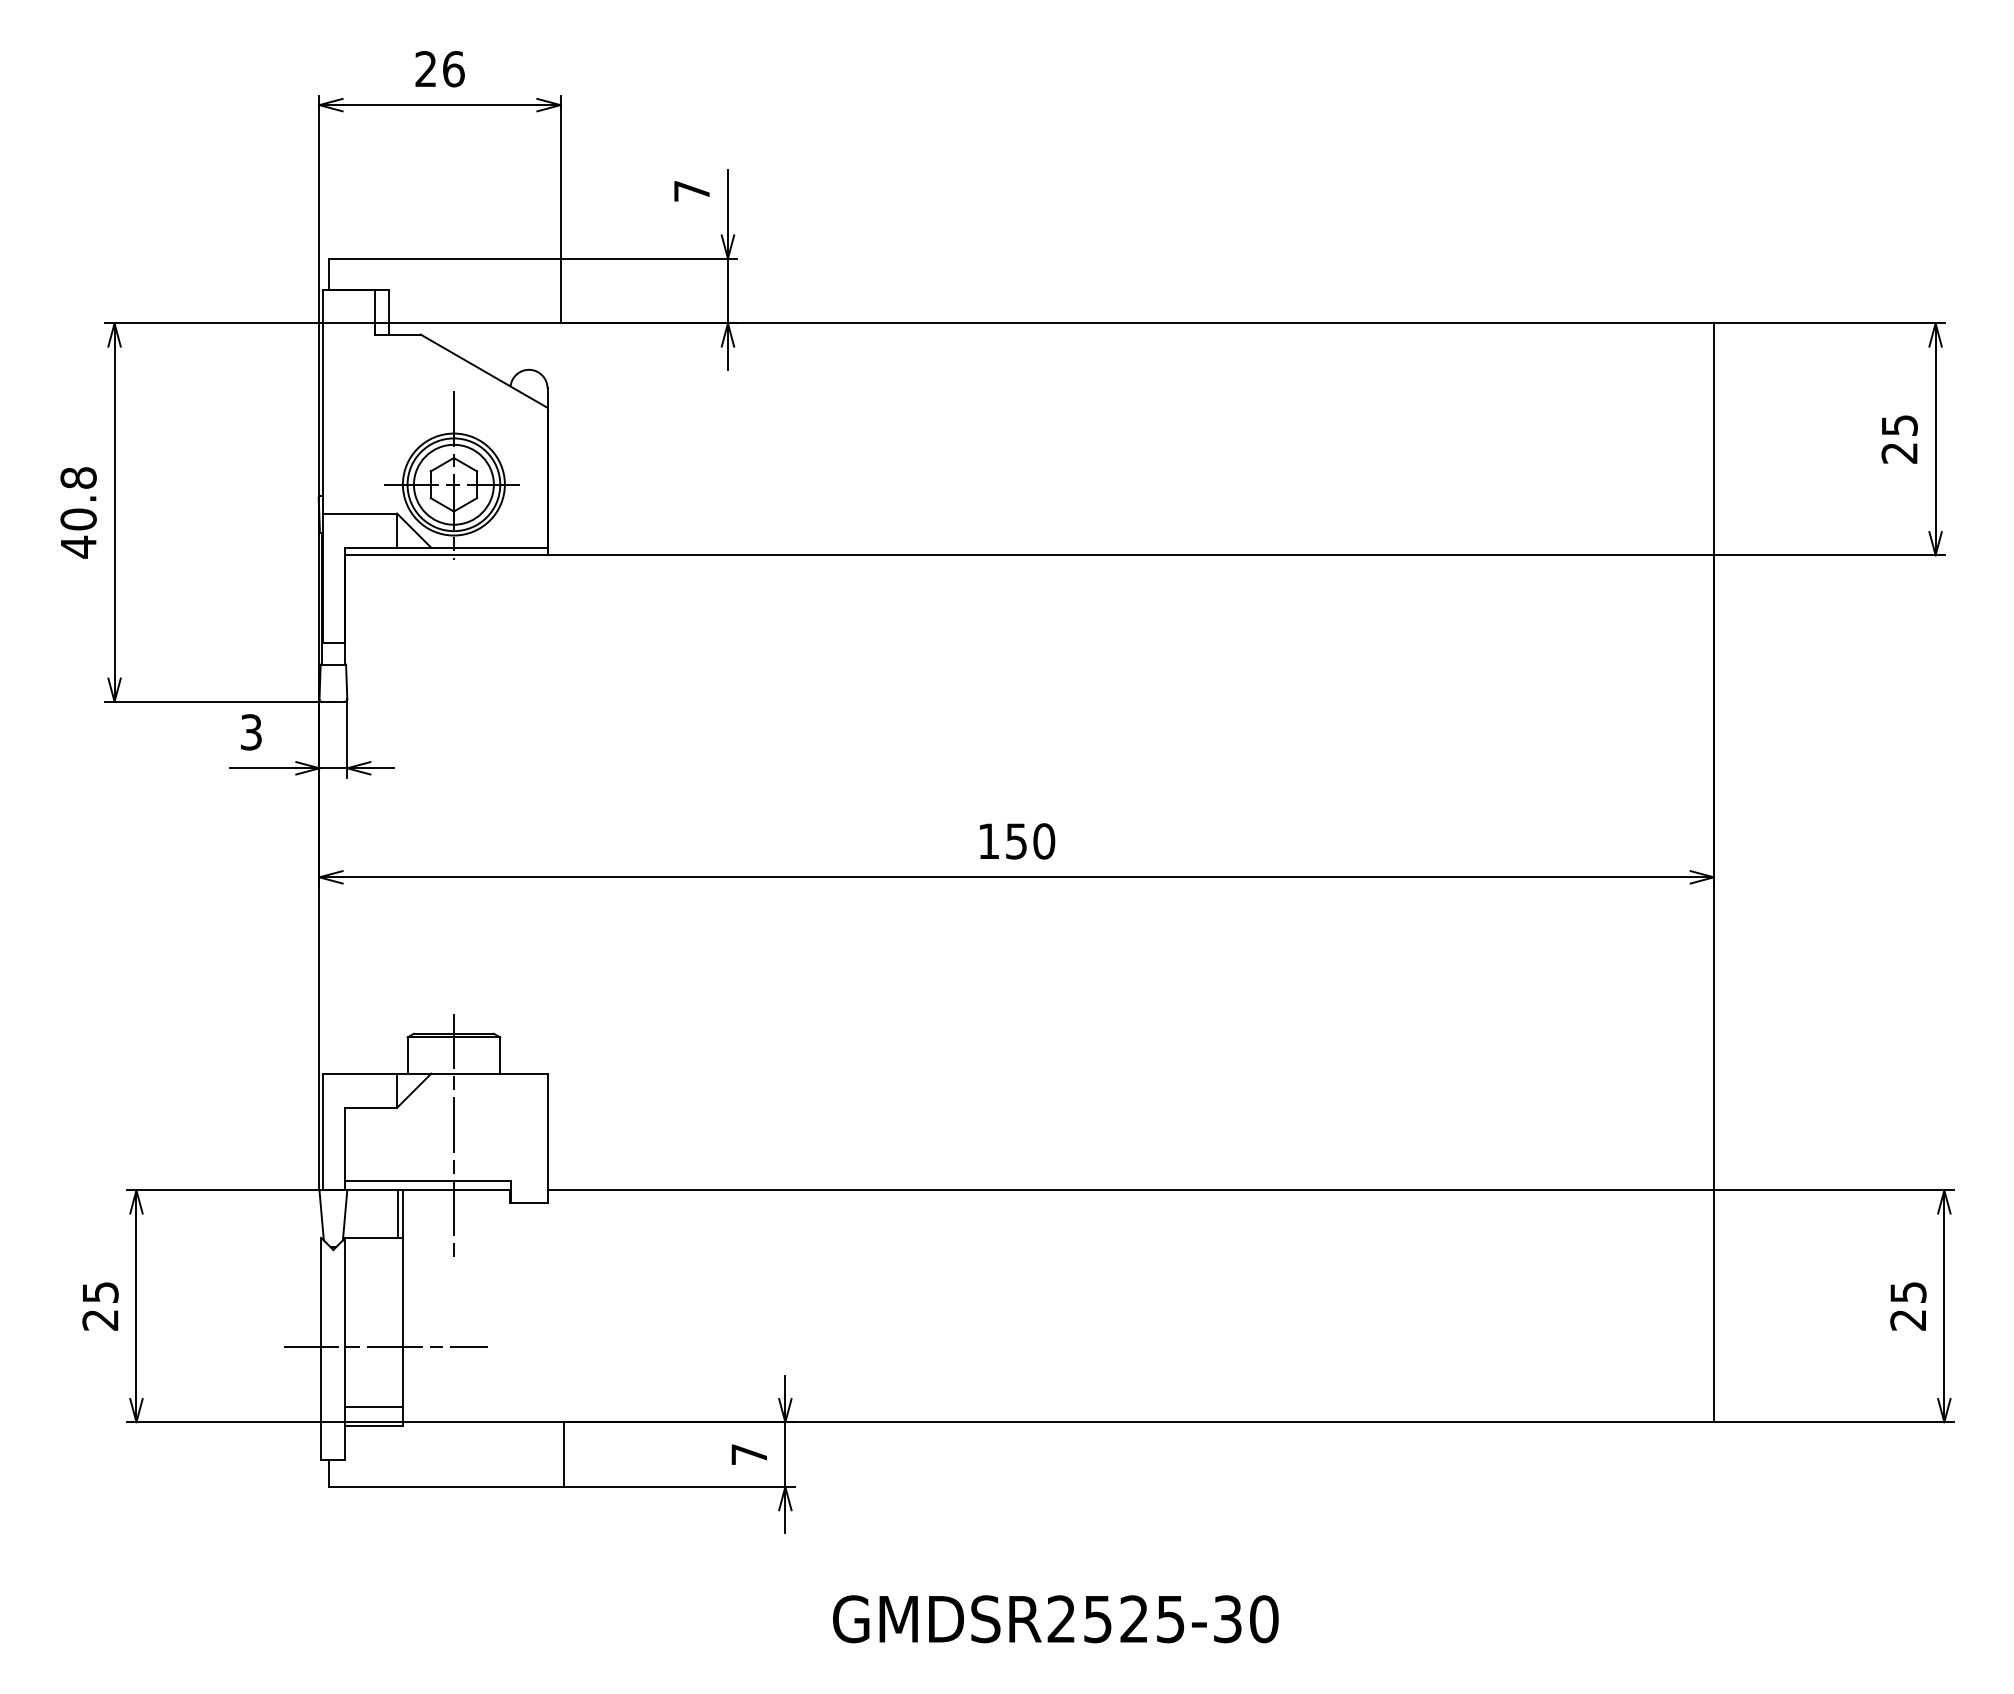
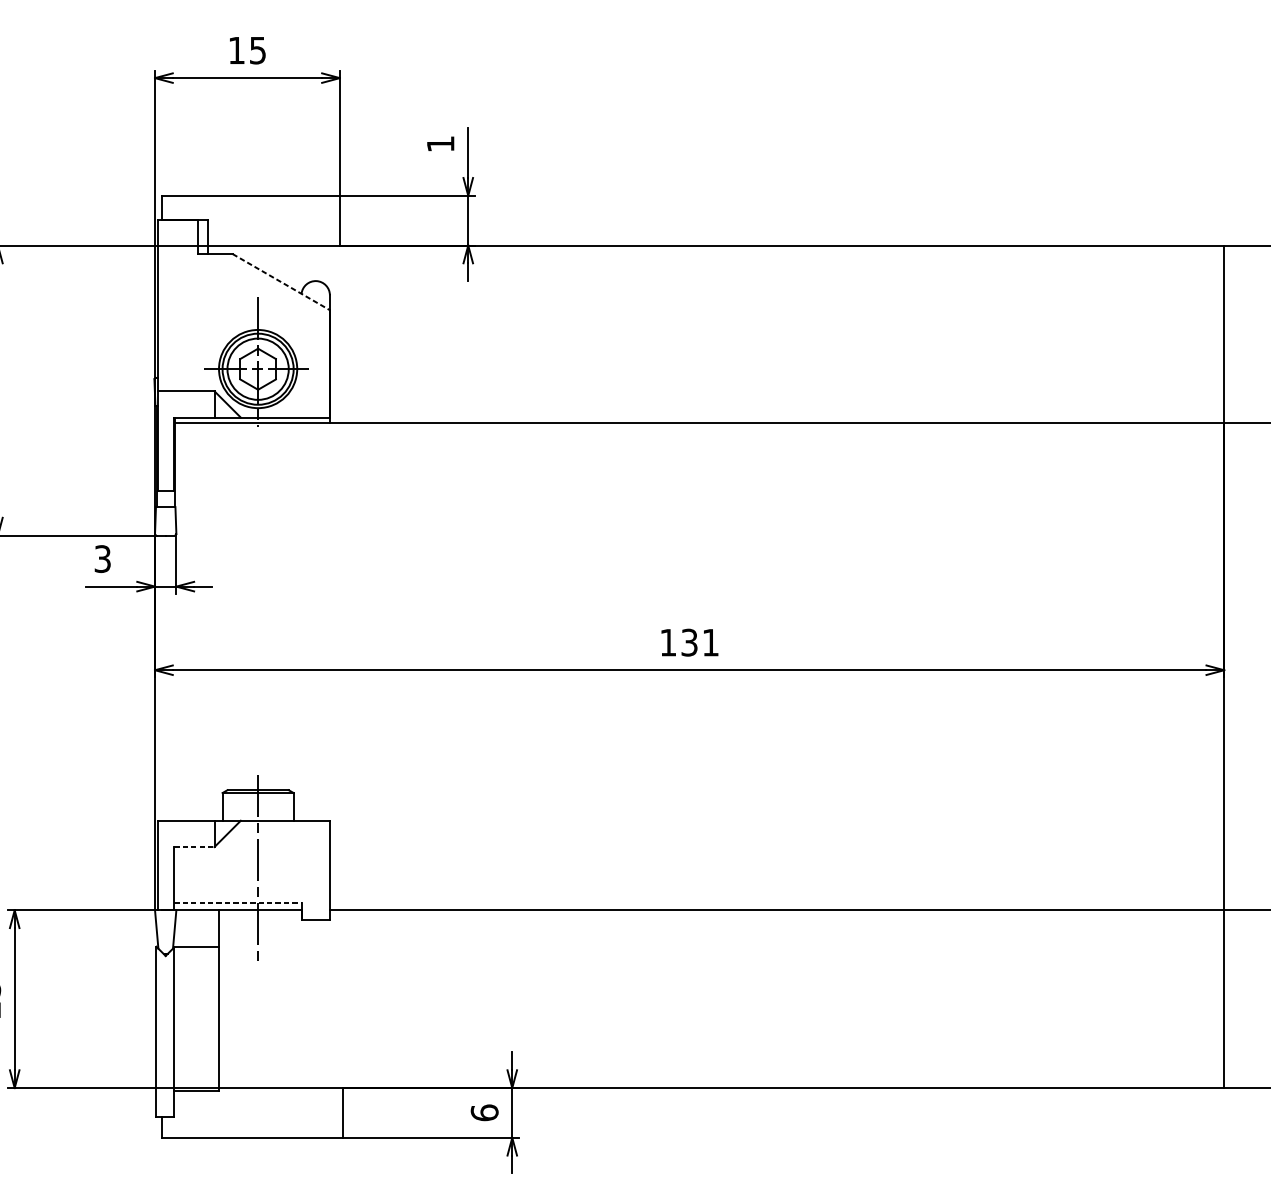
text: (439, 69) -> (247, 50), 26 -> 15
text: (691, 191) -> (440, 144), 7 -> 1
line: (484, 371) -> (281, 282), solid -> dashed
text: (1030, 841) -> (700, 642), 150 -> 131
line: (371, 1107) -> (194, 846), solid -> dashed
line: (428, 1181) -> (238, 903), solid -> dashed
line: (398, 1213) -> (215, 928), removed
line: (385, 1347) -> (205, 1030), removed
line: (373, 1407) -> (196, 1076), removed
text: (749, 1454) -> (484, 1112), 7 -> 6

